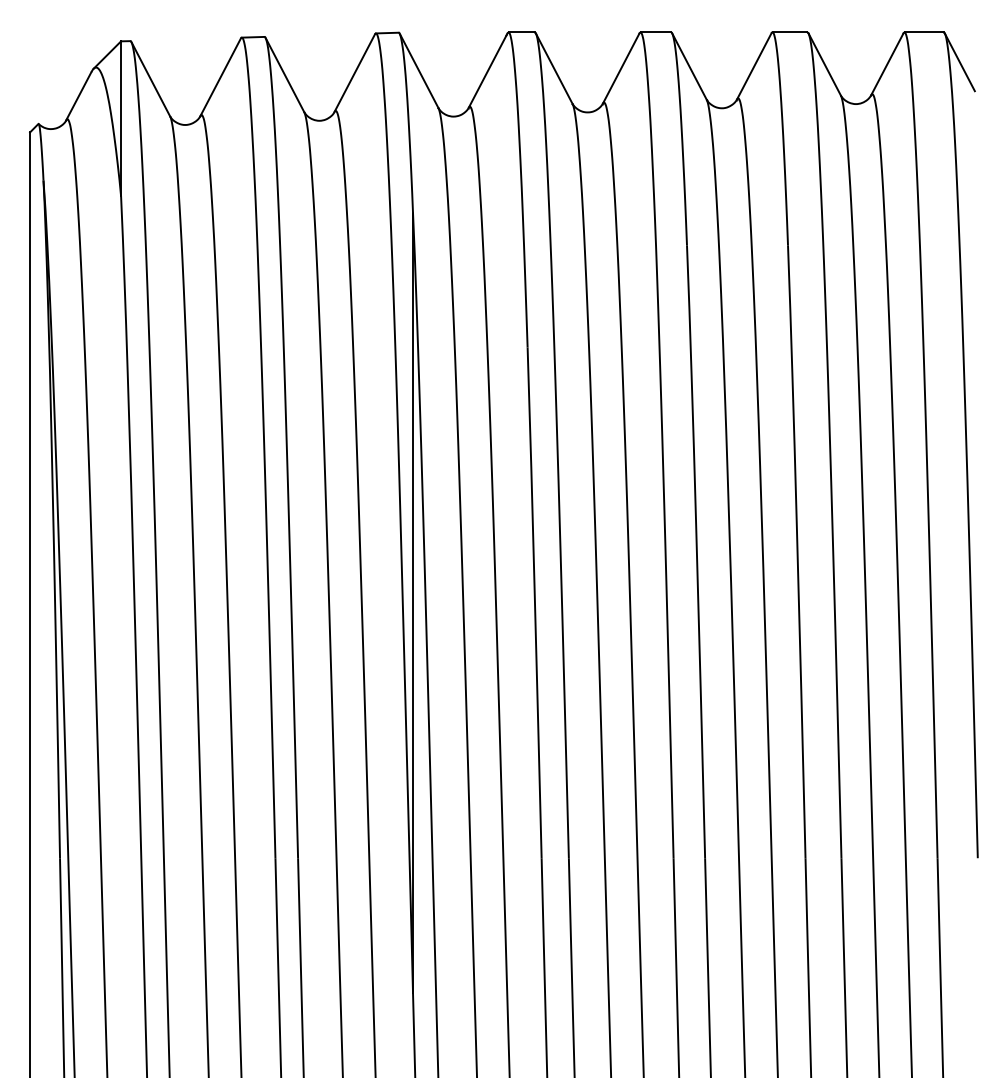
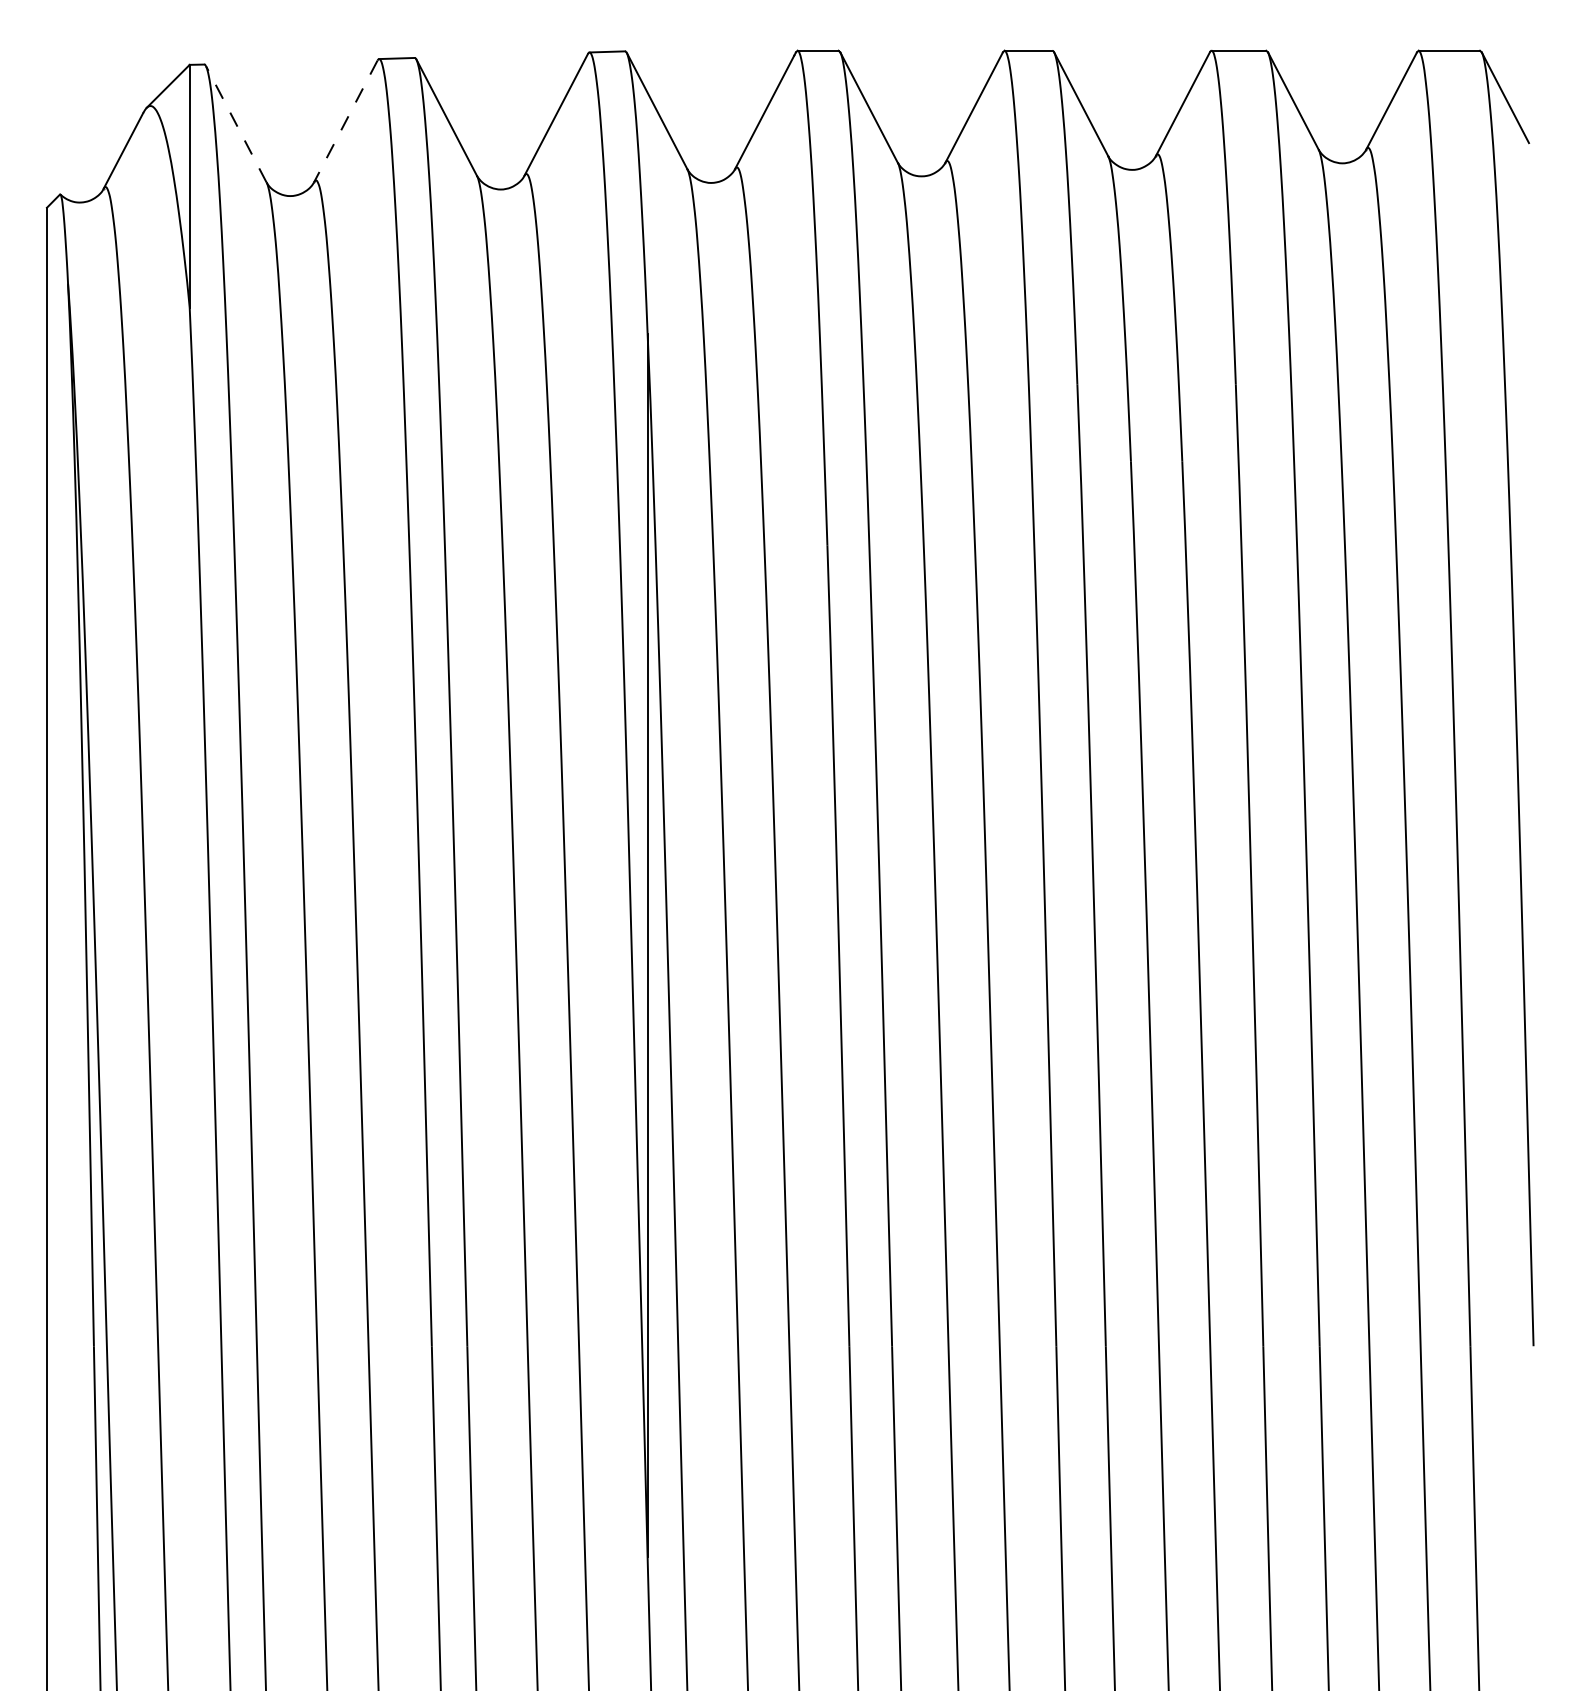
line: (220, 77) -> (345, 121), solid -> dashed
line: (150, 79) -> (235, 124), solid -> dashed

